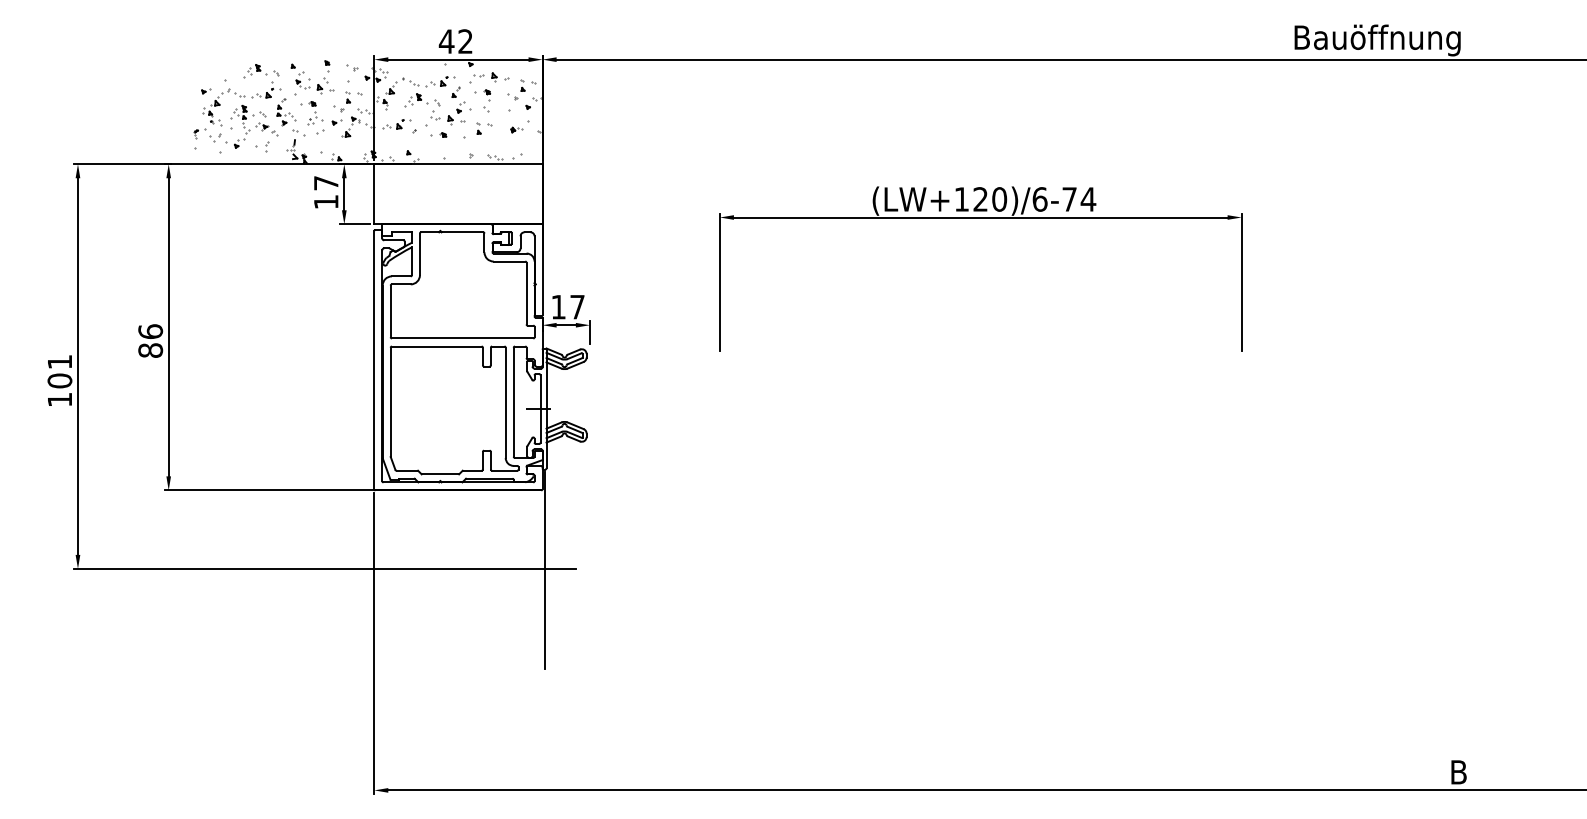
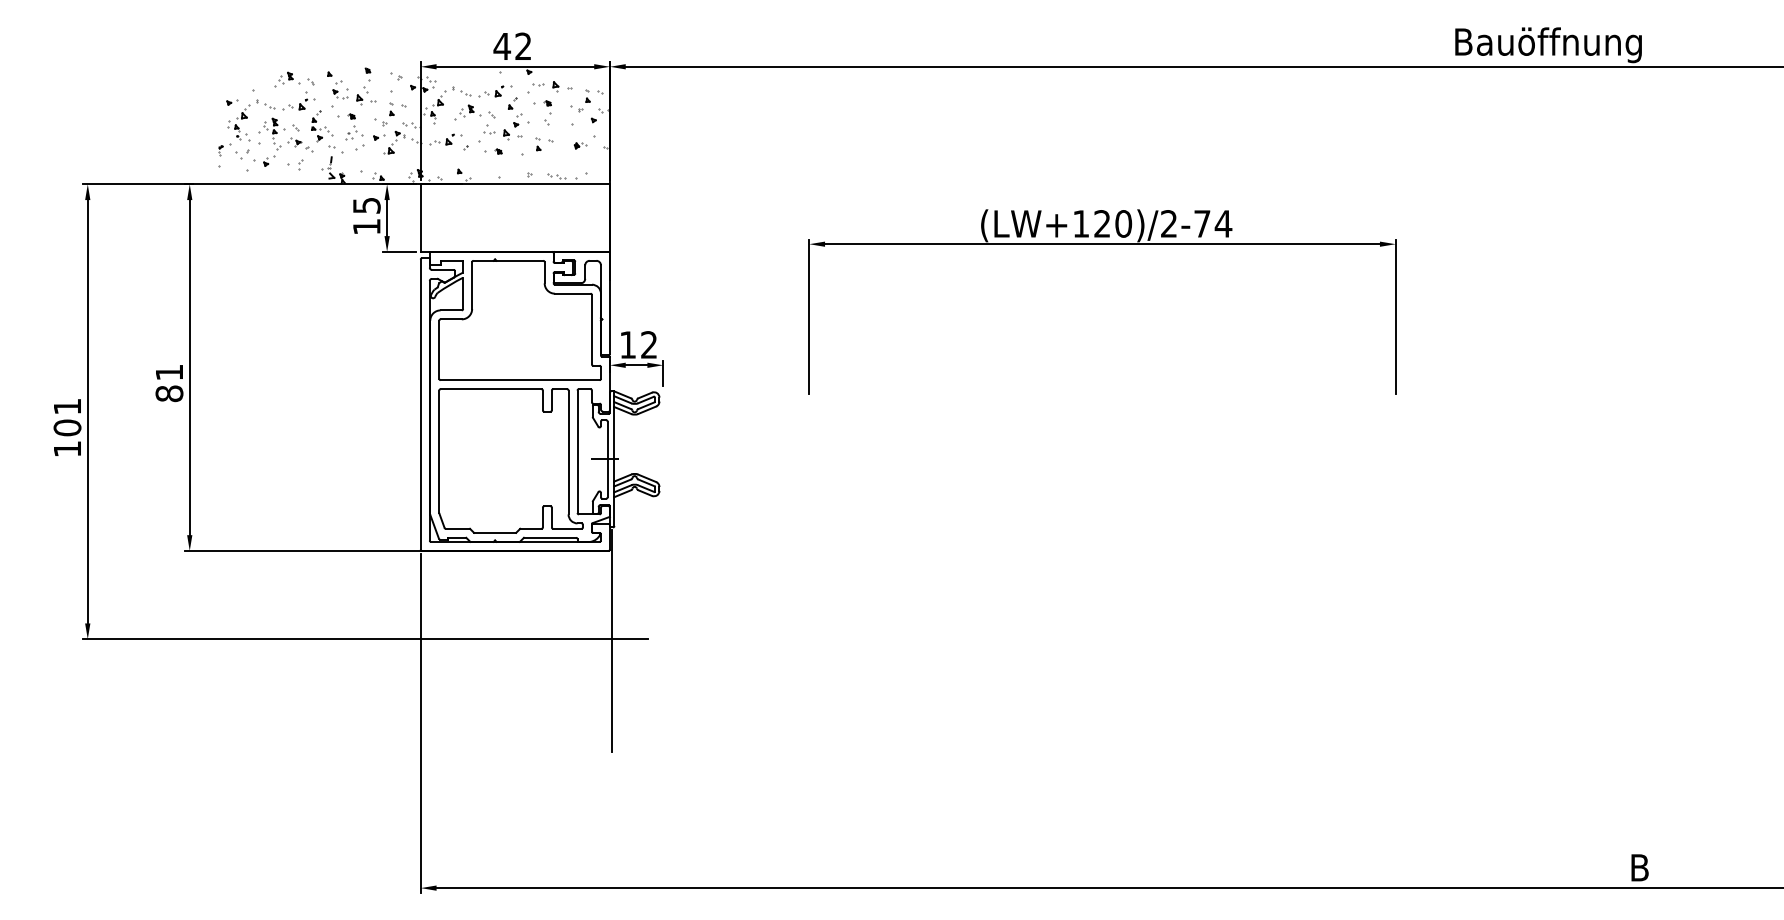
text: (325, 183) -> (366, 205), 17 -> 15
text: (1040, 199) -> (1169, 223), (LW+120)/6-74 -> (LW+120)/2-74
text: (577, 306) -> (649, 344), 17 -> 12
text: (150, 331) -> (169, 372), 86 -> 81

